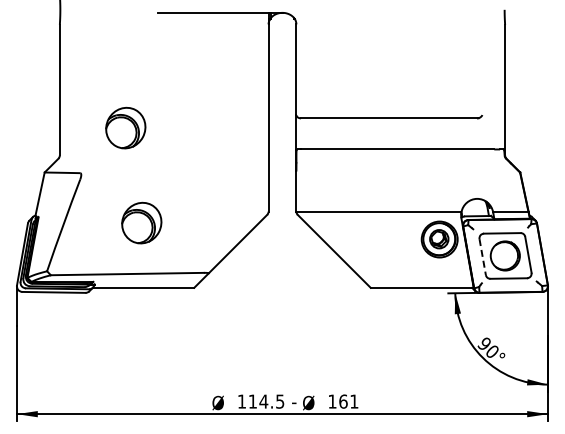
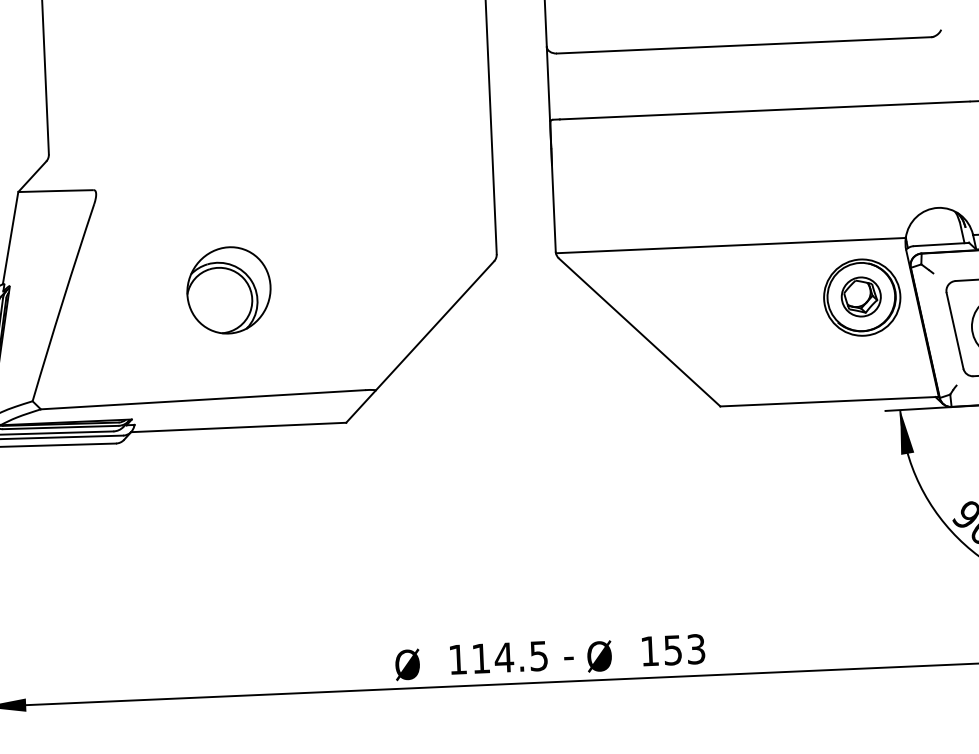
part: (125, 127) -> (185, 89), removed
line: (482, 257) -> (954, 331), dashed -> solid
text: (348, 401) -> (683, 649), 161 -> 153

